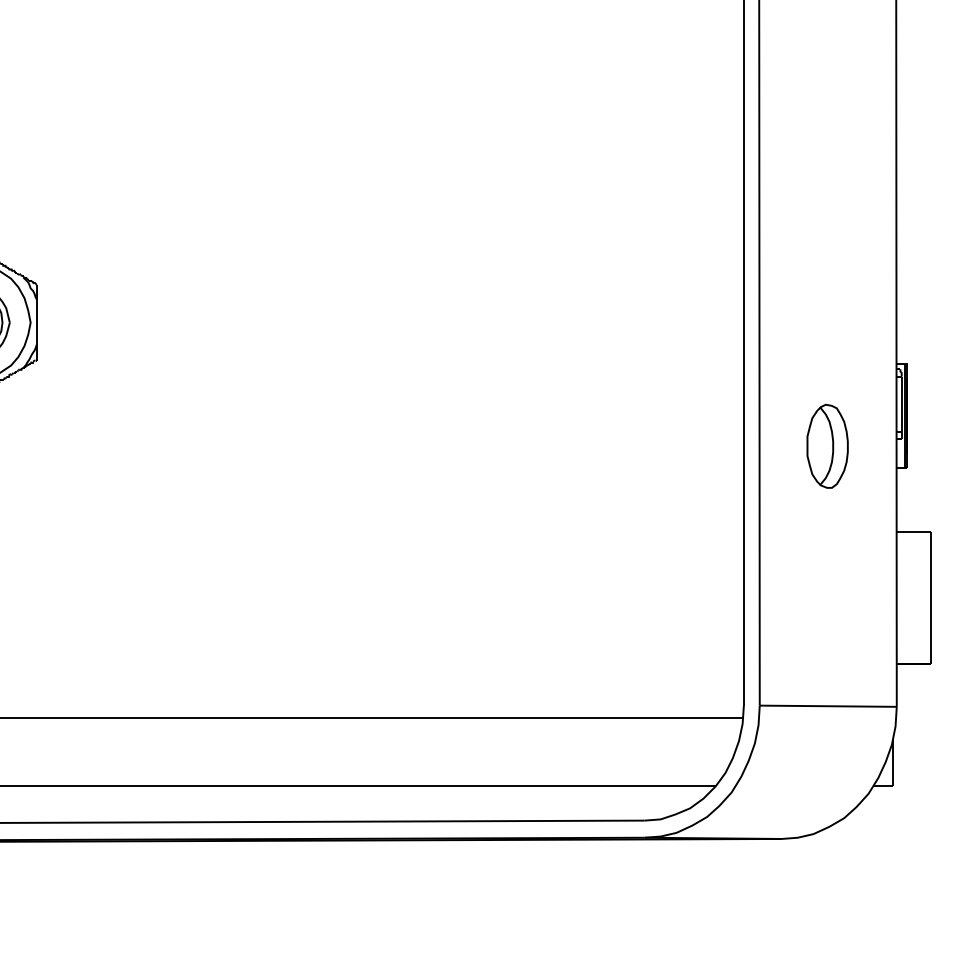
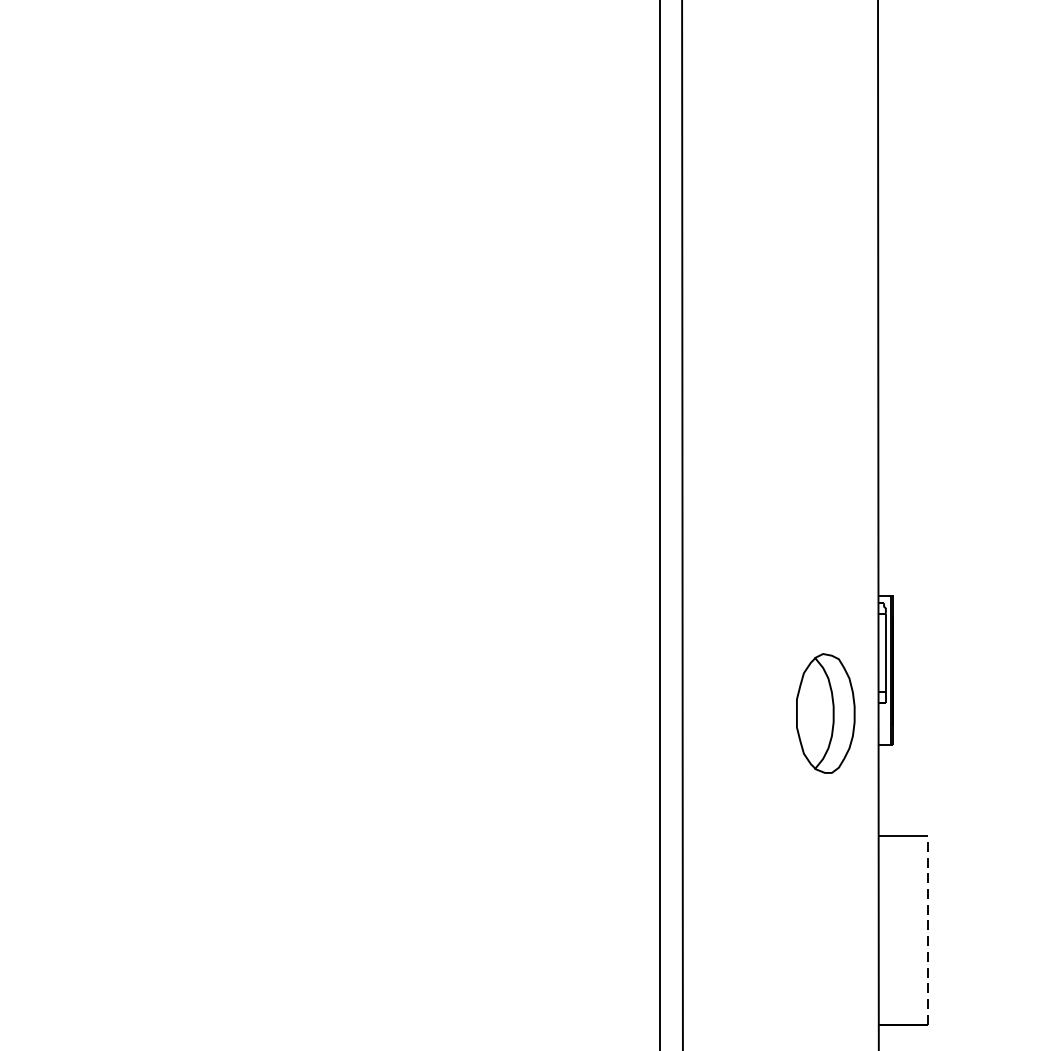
part: (827, 445) -> (825, 712), moved
line: (931, 597) -> (928, 929), solid -> dashed

